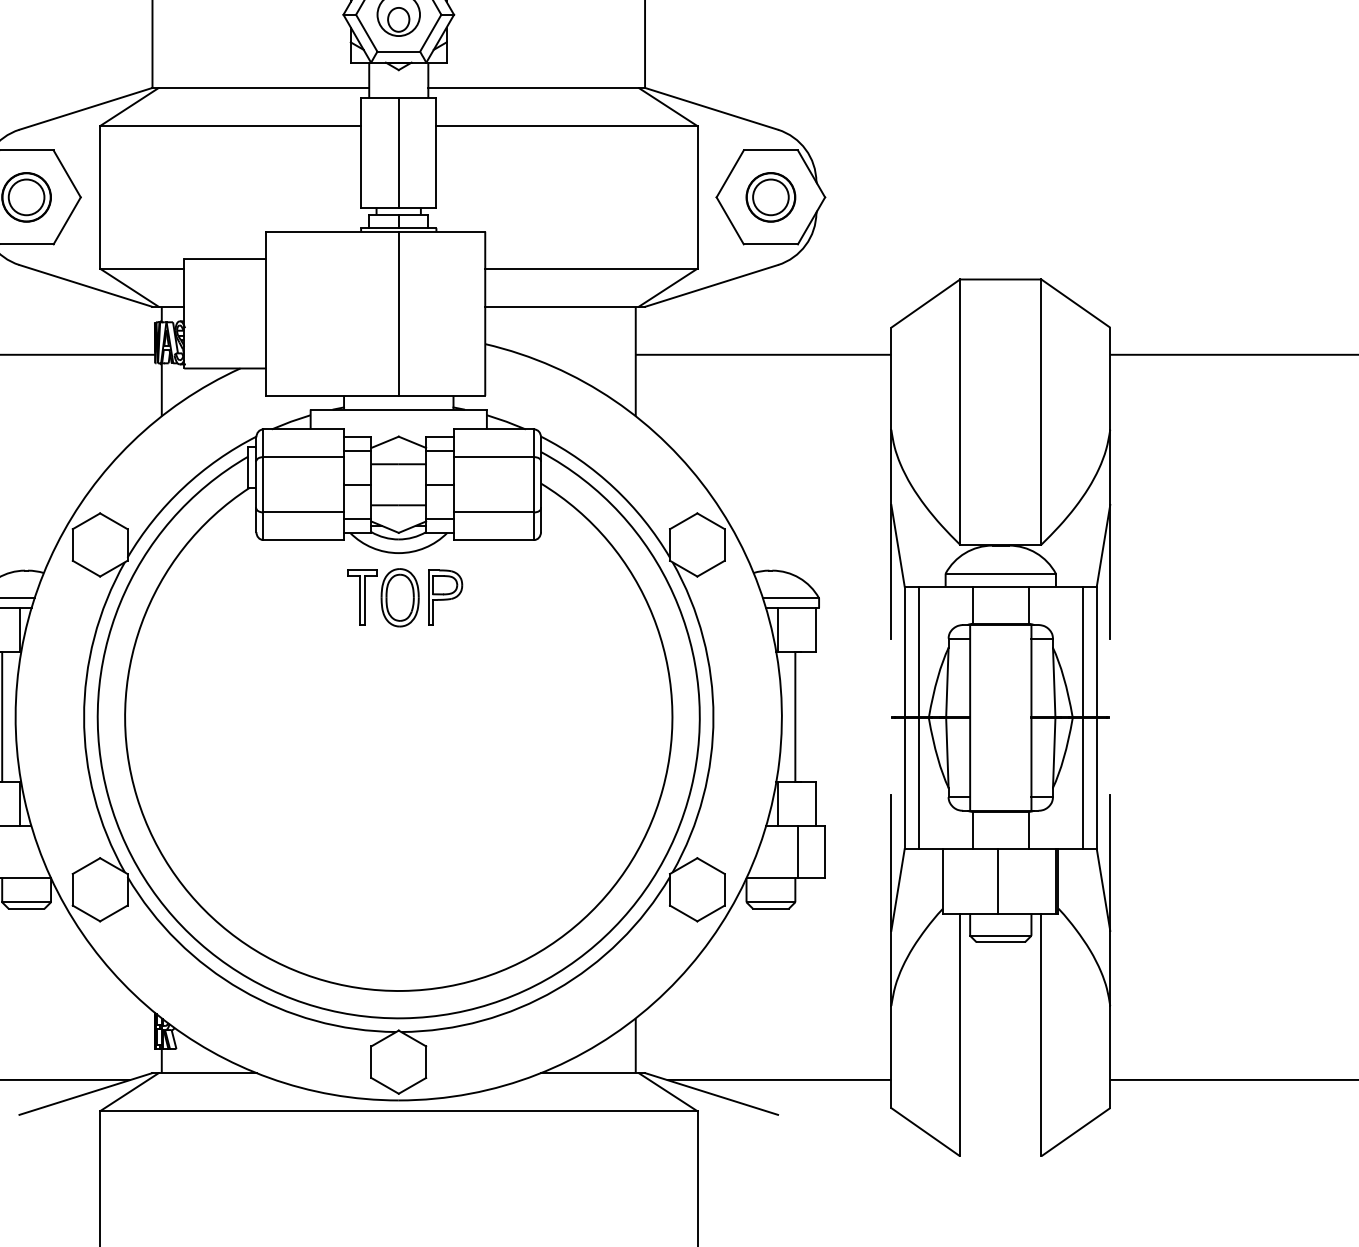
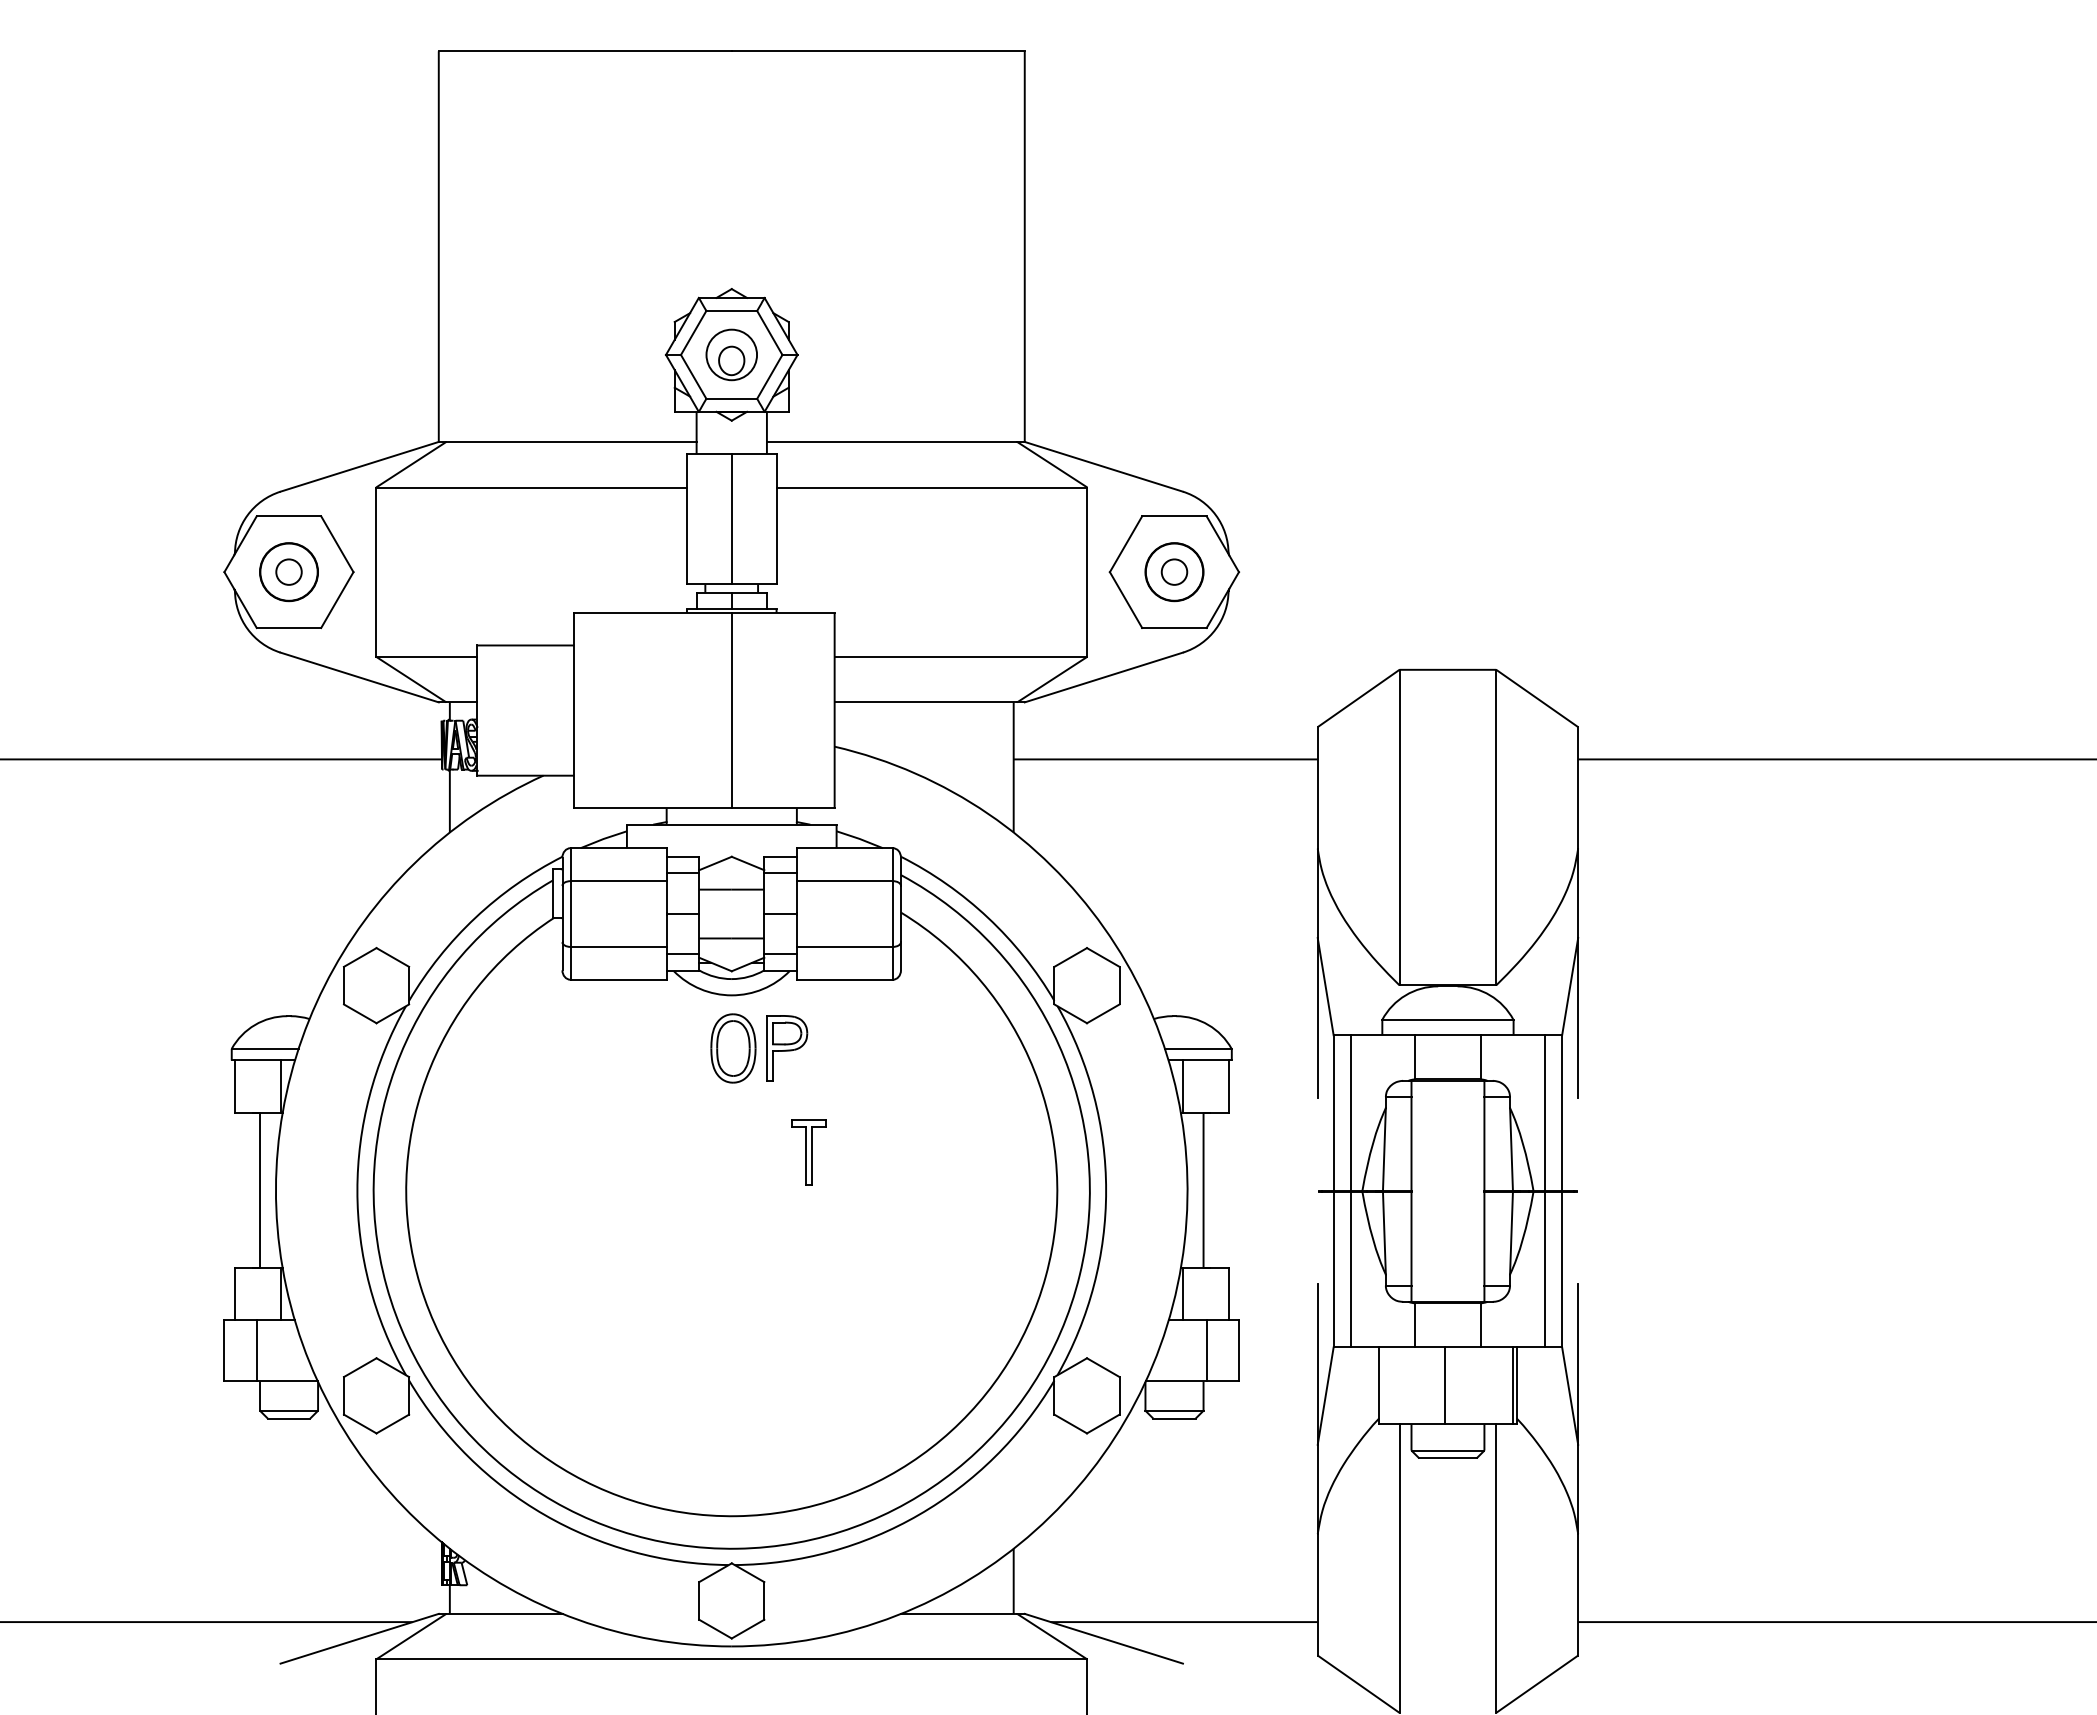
circle: (26, 196) -> (288, 571), size x0.6
circle: (770, 196) -> (1174, 571), size x0.6
part: (361, 597) -> (808, 1152), moved

